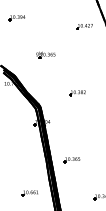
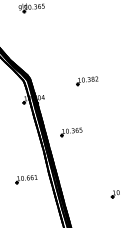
part: (77, 93) -> (87, 81), moved
part: (71, 160) -> (70, 132), moved
part: (29, 193) -> (25, 179), moved

